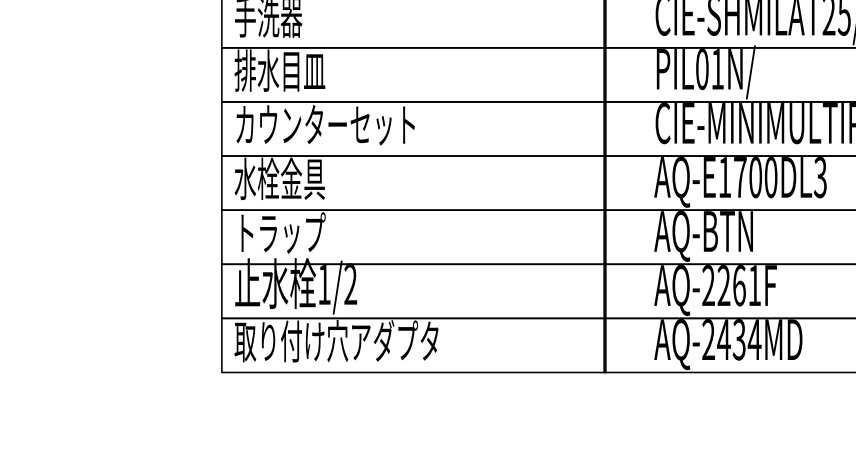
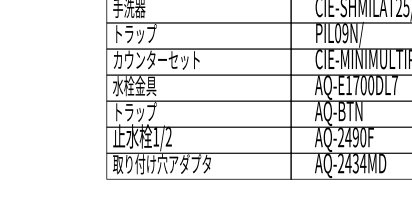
text: (717, 69) -> (345, 33), PIL01N/ -> PIL09N/
text: (279, 71) -> (134, 34), 排水目皿 -> トラップ
text: (819, 177) -> (394, 85), AQ-E1700DL3 -> AQ-E1700DL7
text: (738, 285) -> (355, 137), AQ-2261F -> AQ-2490F

